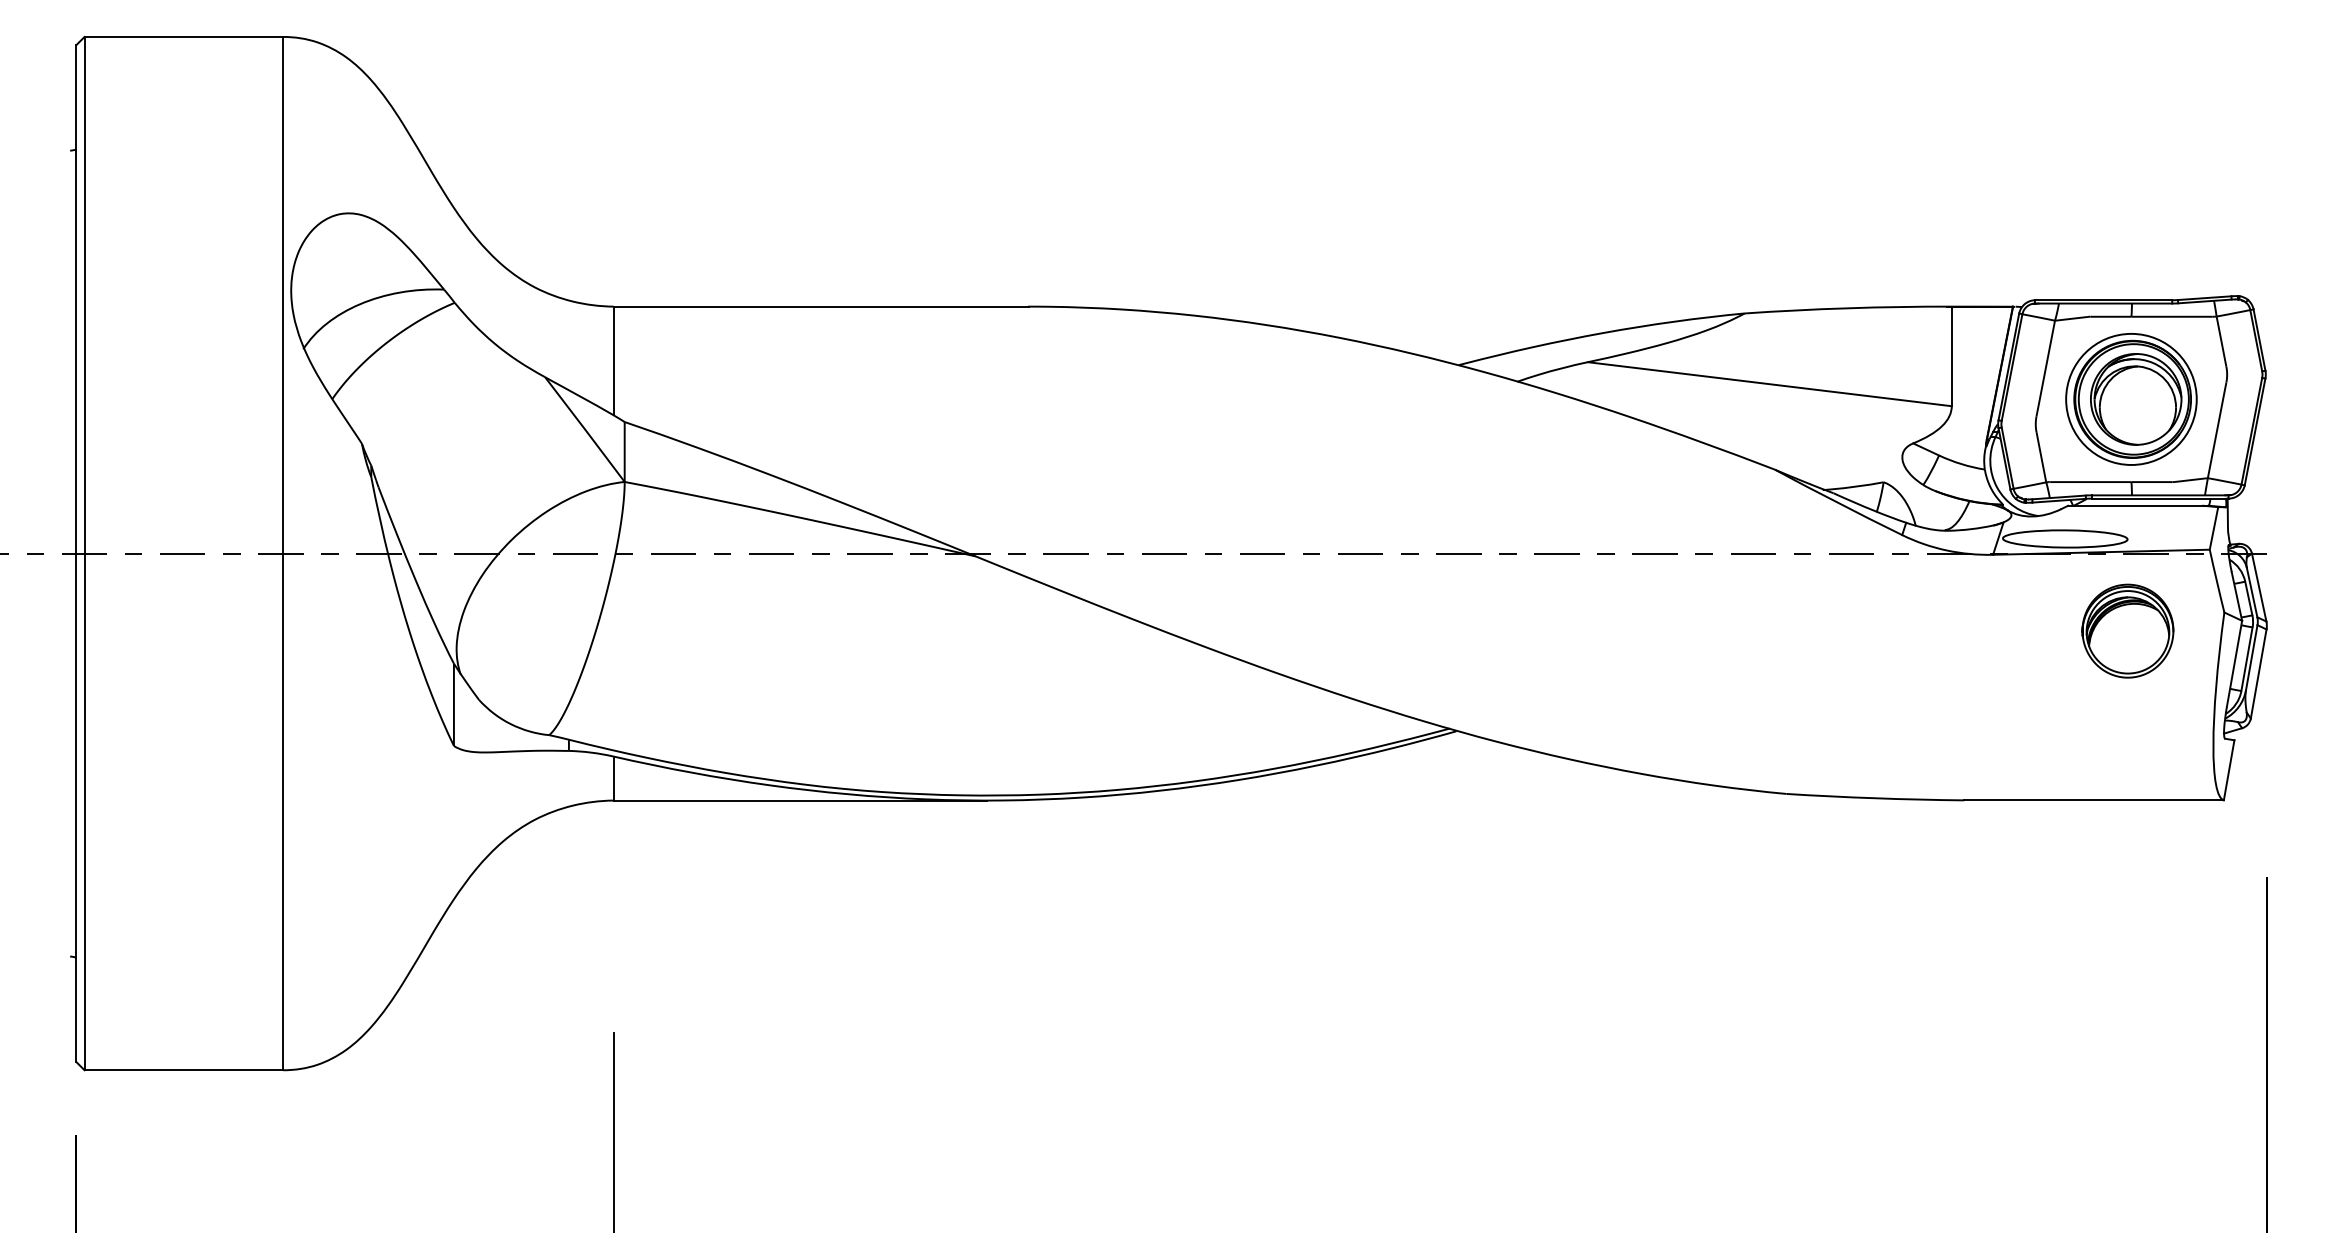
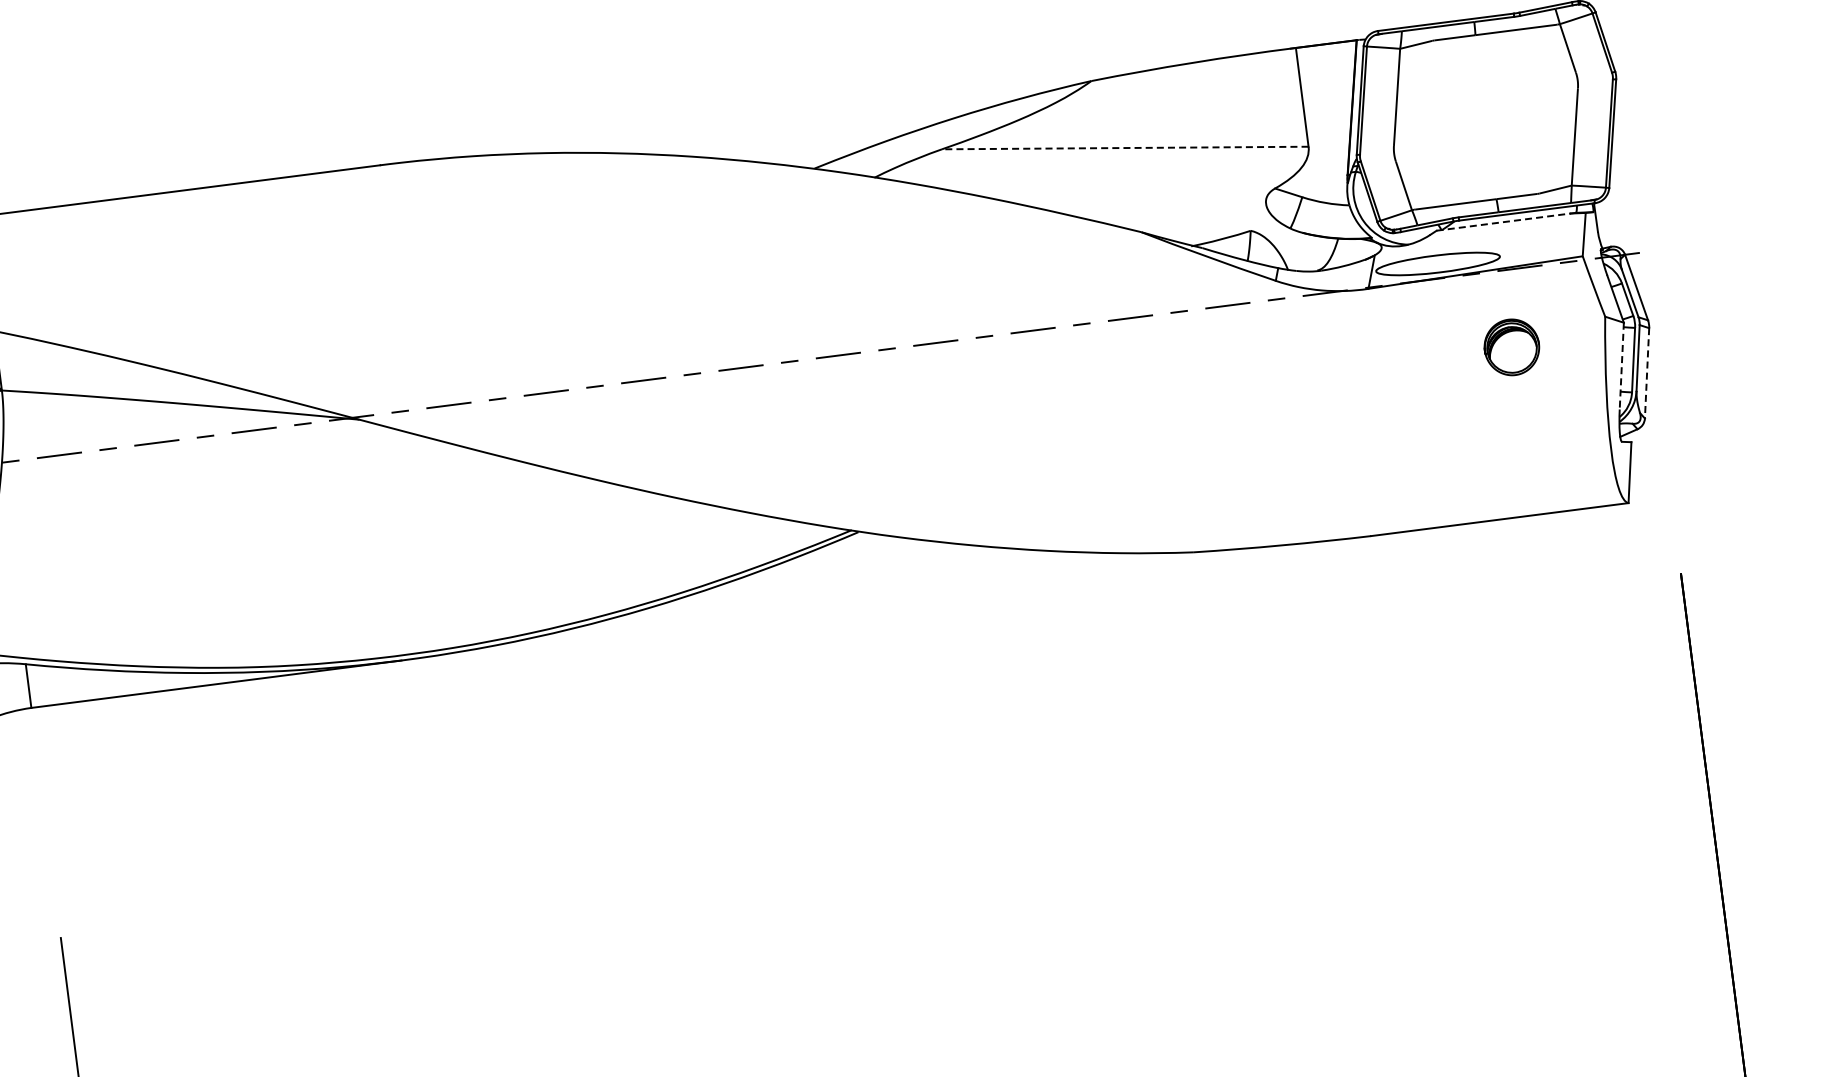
line: (1769, 384) -> (1125, 148), solid -> dashed
part: (2131, 399) -> (1486, 117), removed
line: (2135, 505) -> (1503, 221), solid -> dashed
part: (2127, 630) -> (1511, 346), size x0.6
line: (2234, 664) -> (1621, 367), solid -> dashed
line: (2258, 674) -> (1646, 373), solid -> dashed

